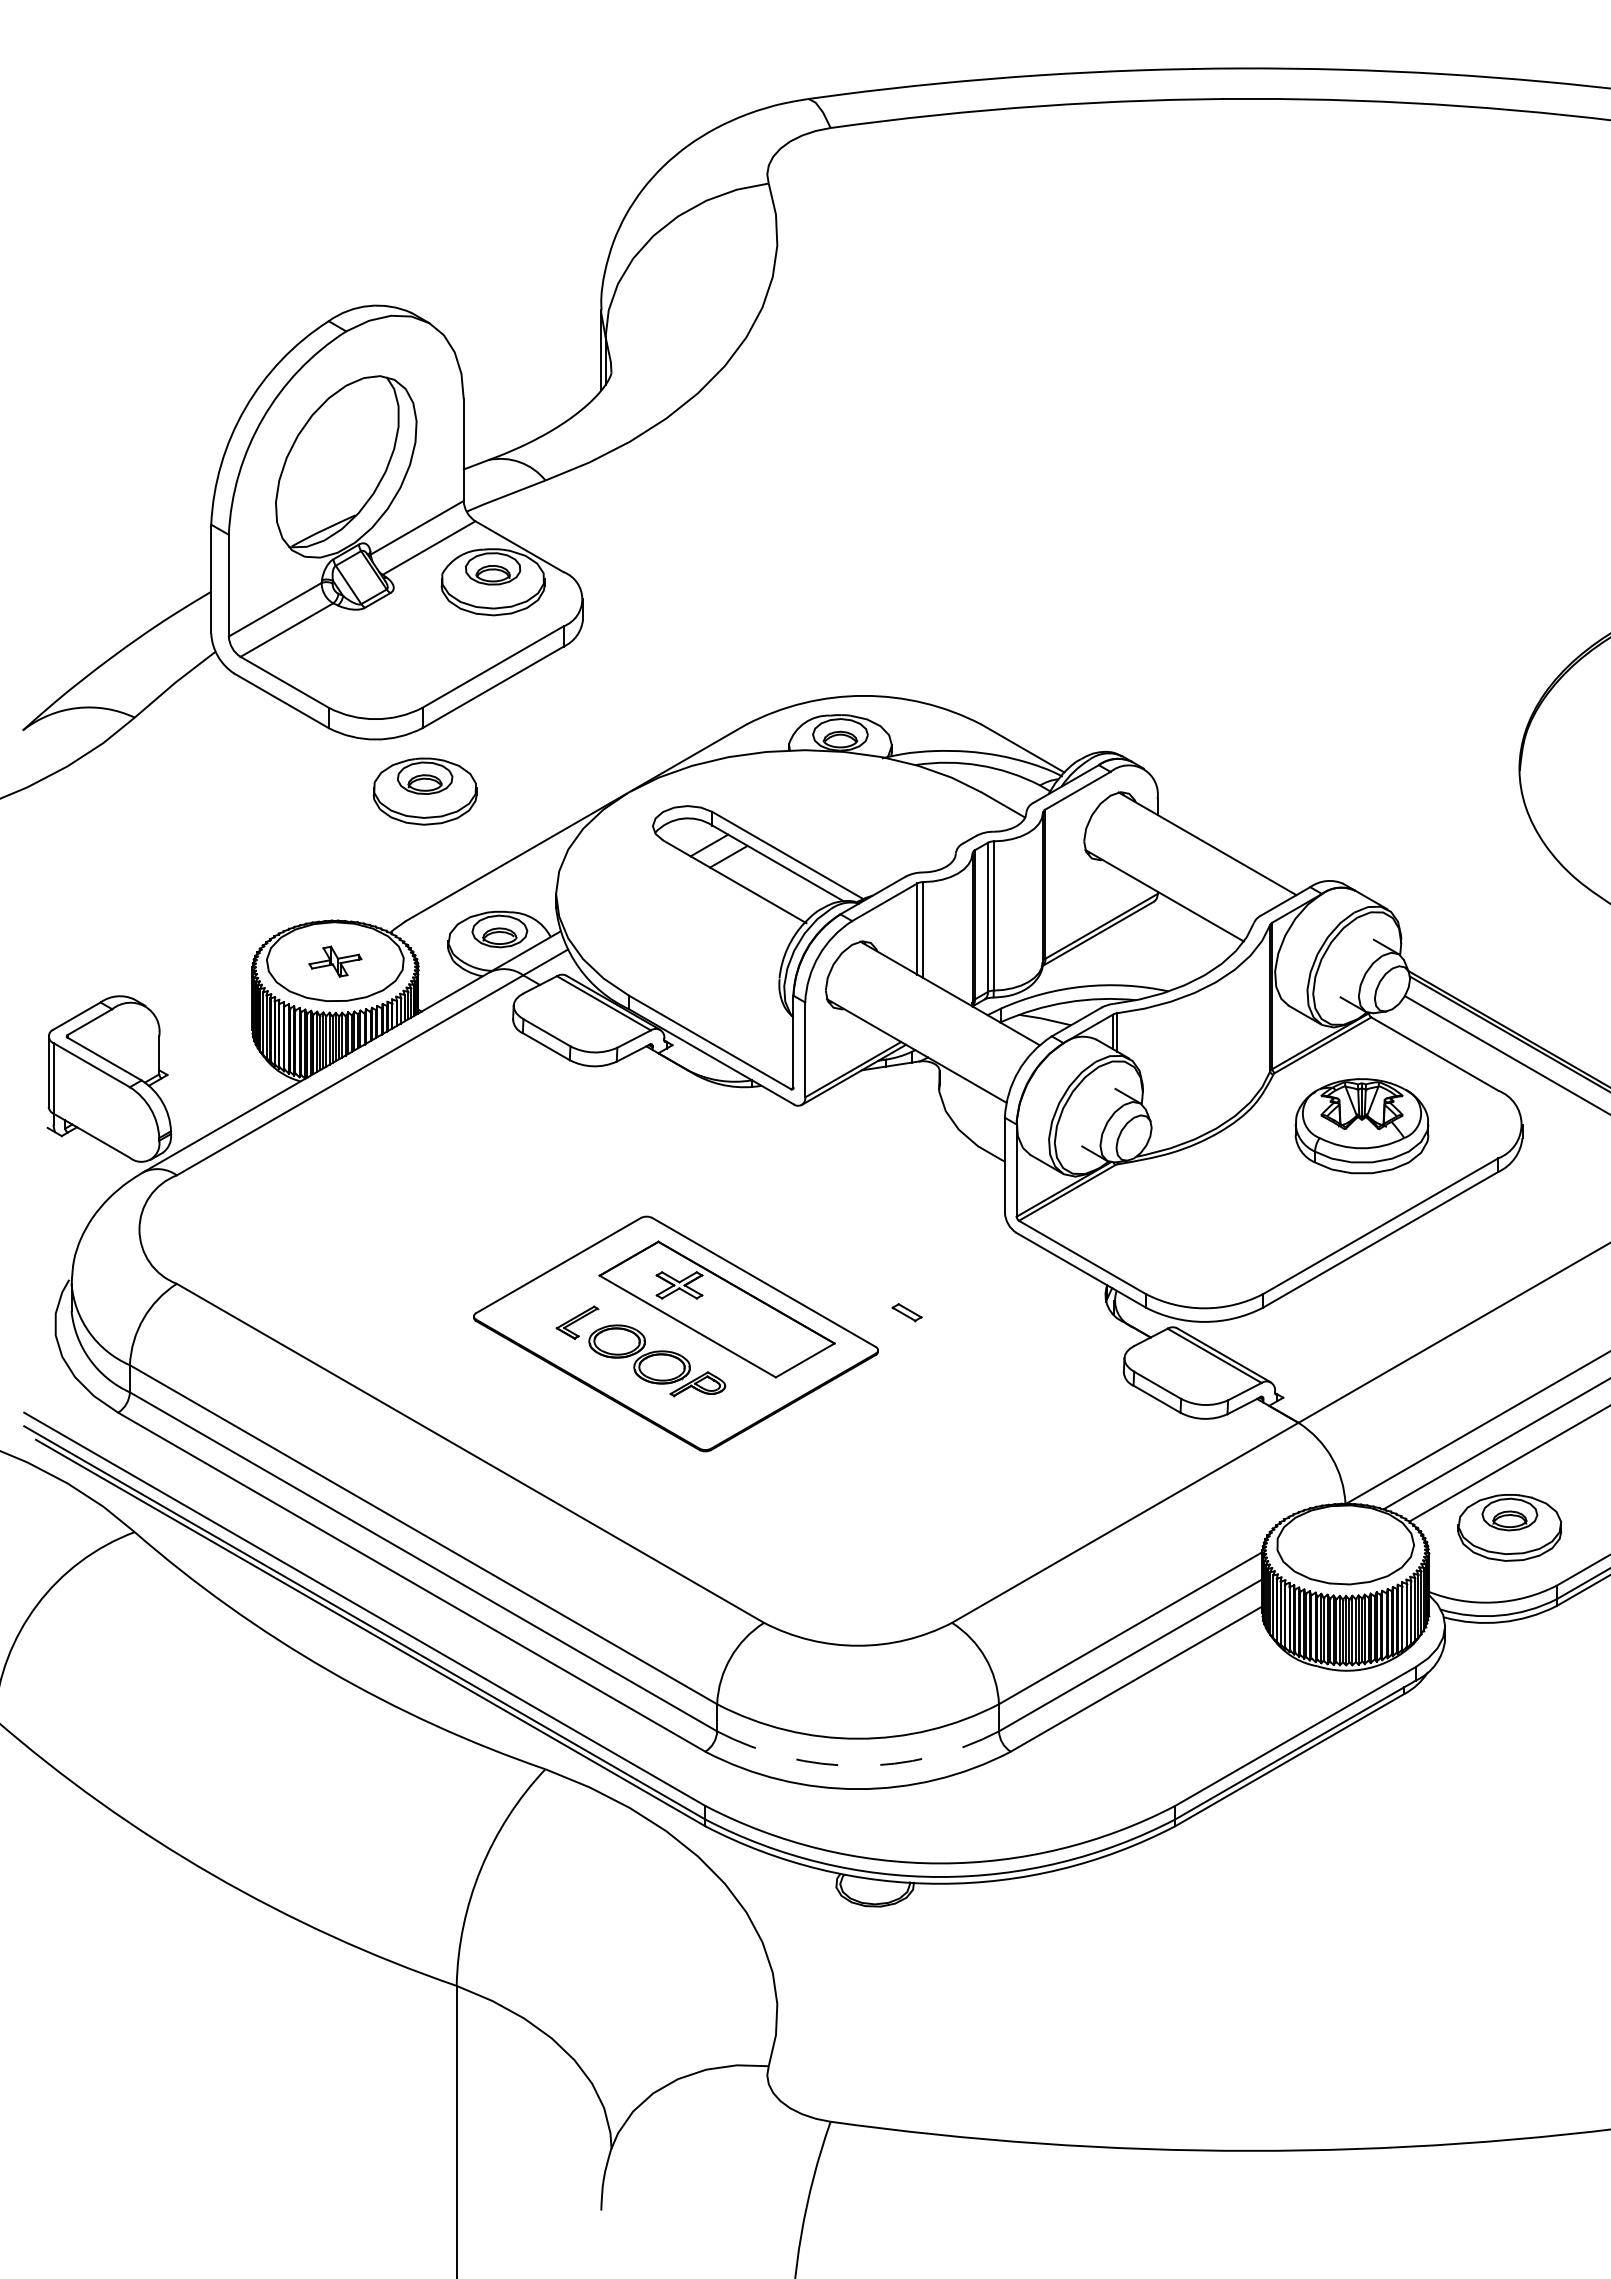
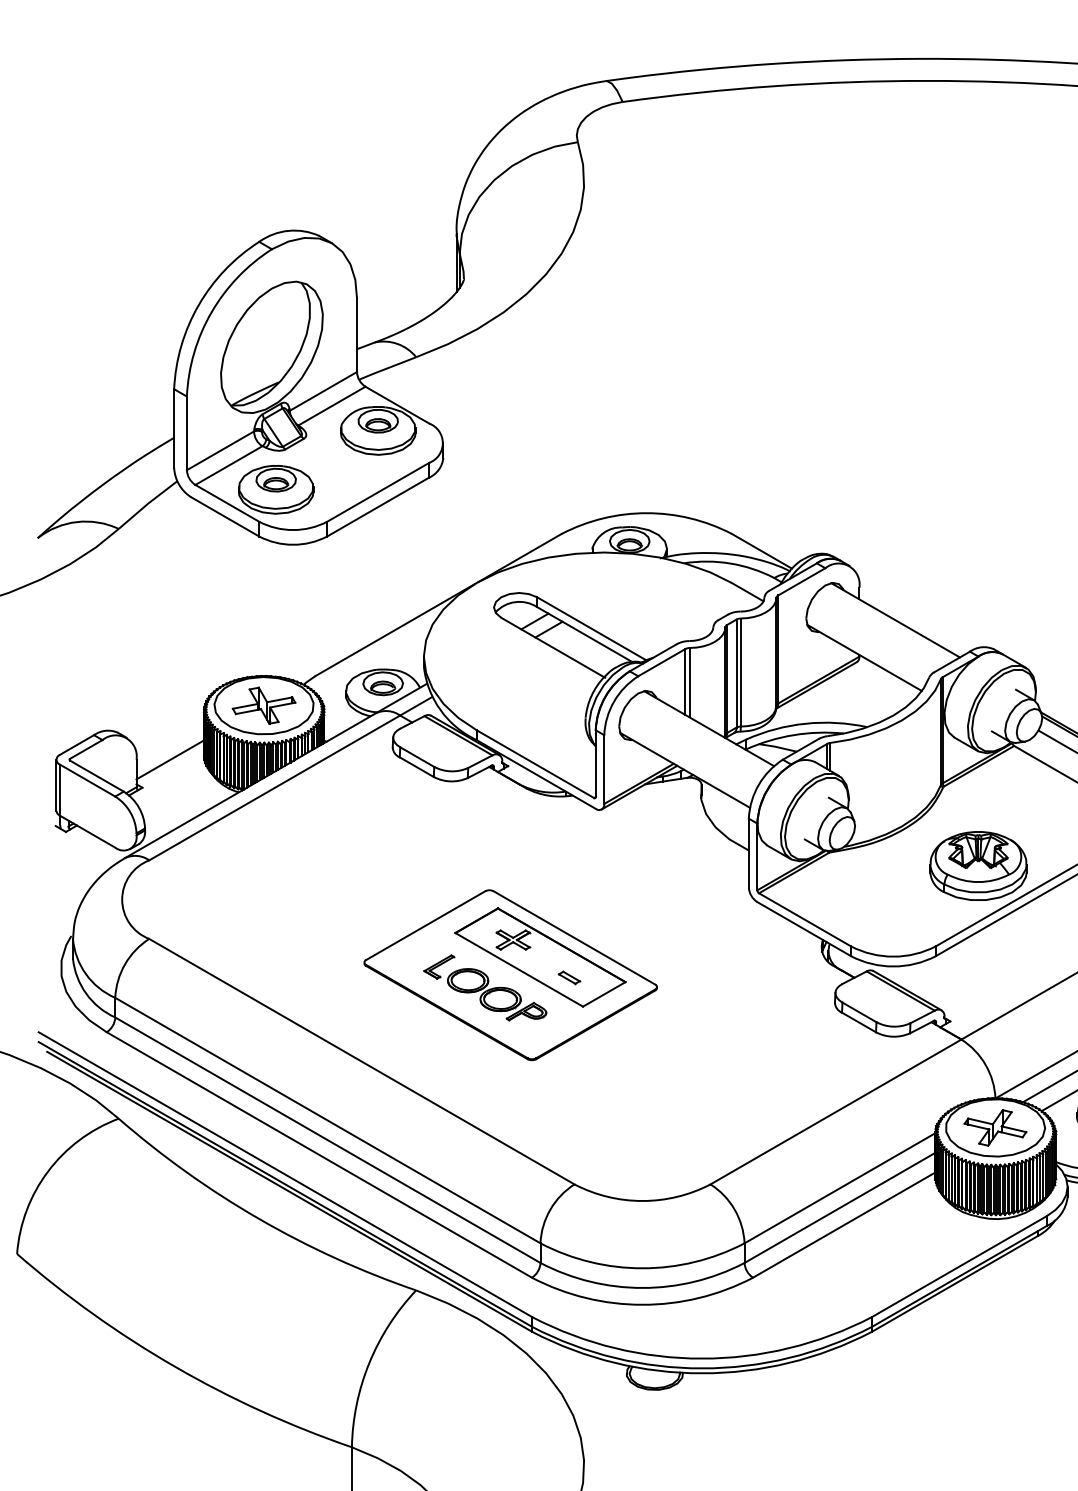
part: (424, 791) -> (275, 489), moved
part: (335, 961) -> (264, 705), size x1.67
line: (205, 1036) -> (170, 759), added
part: (1361, 1126) -> (978, 866), moved
part: (906, 1312) -> (568, 977), moved
part: (1345, 1544) -> (995, 1127), added
arc: (858, 1765) -> (642, 1287), dashed -> solid

